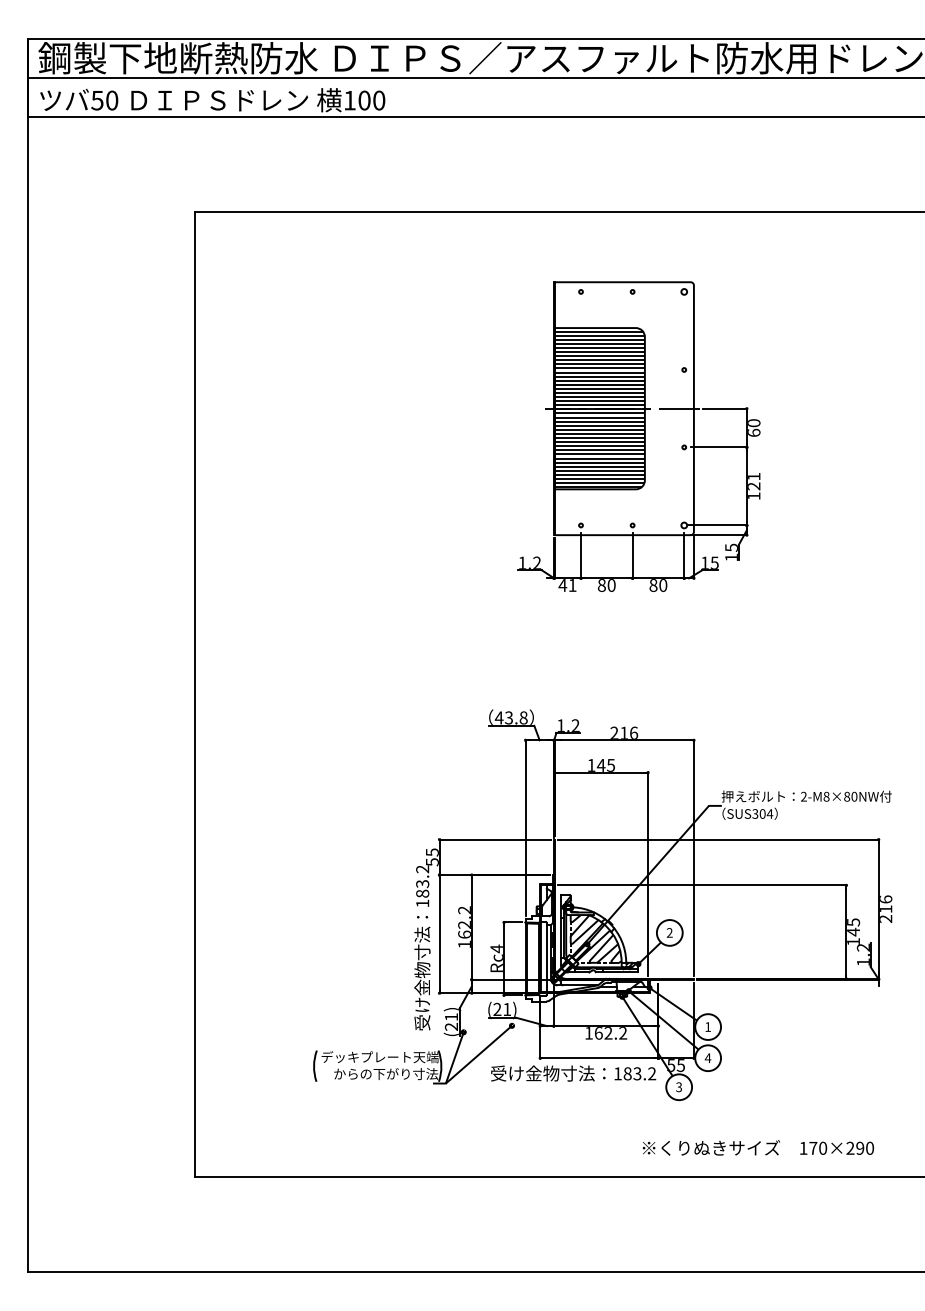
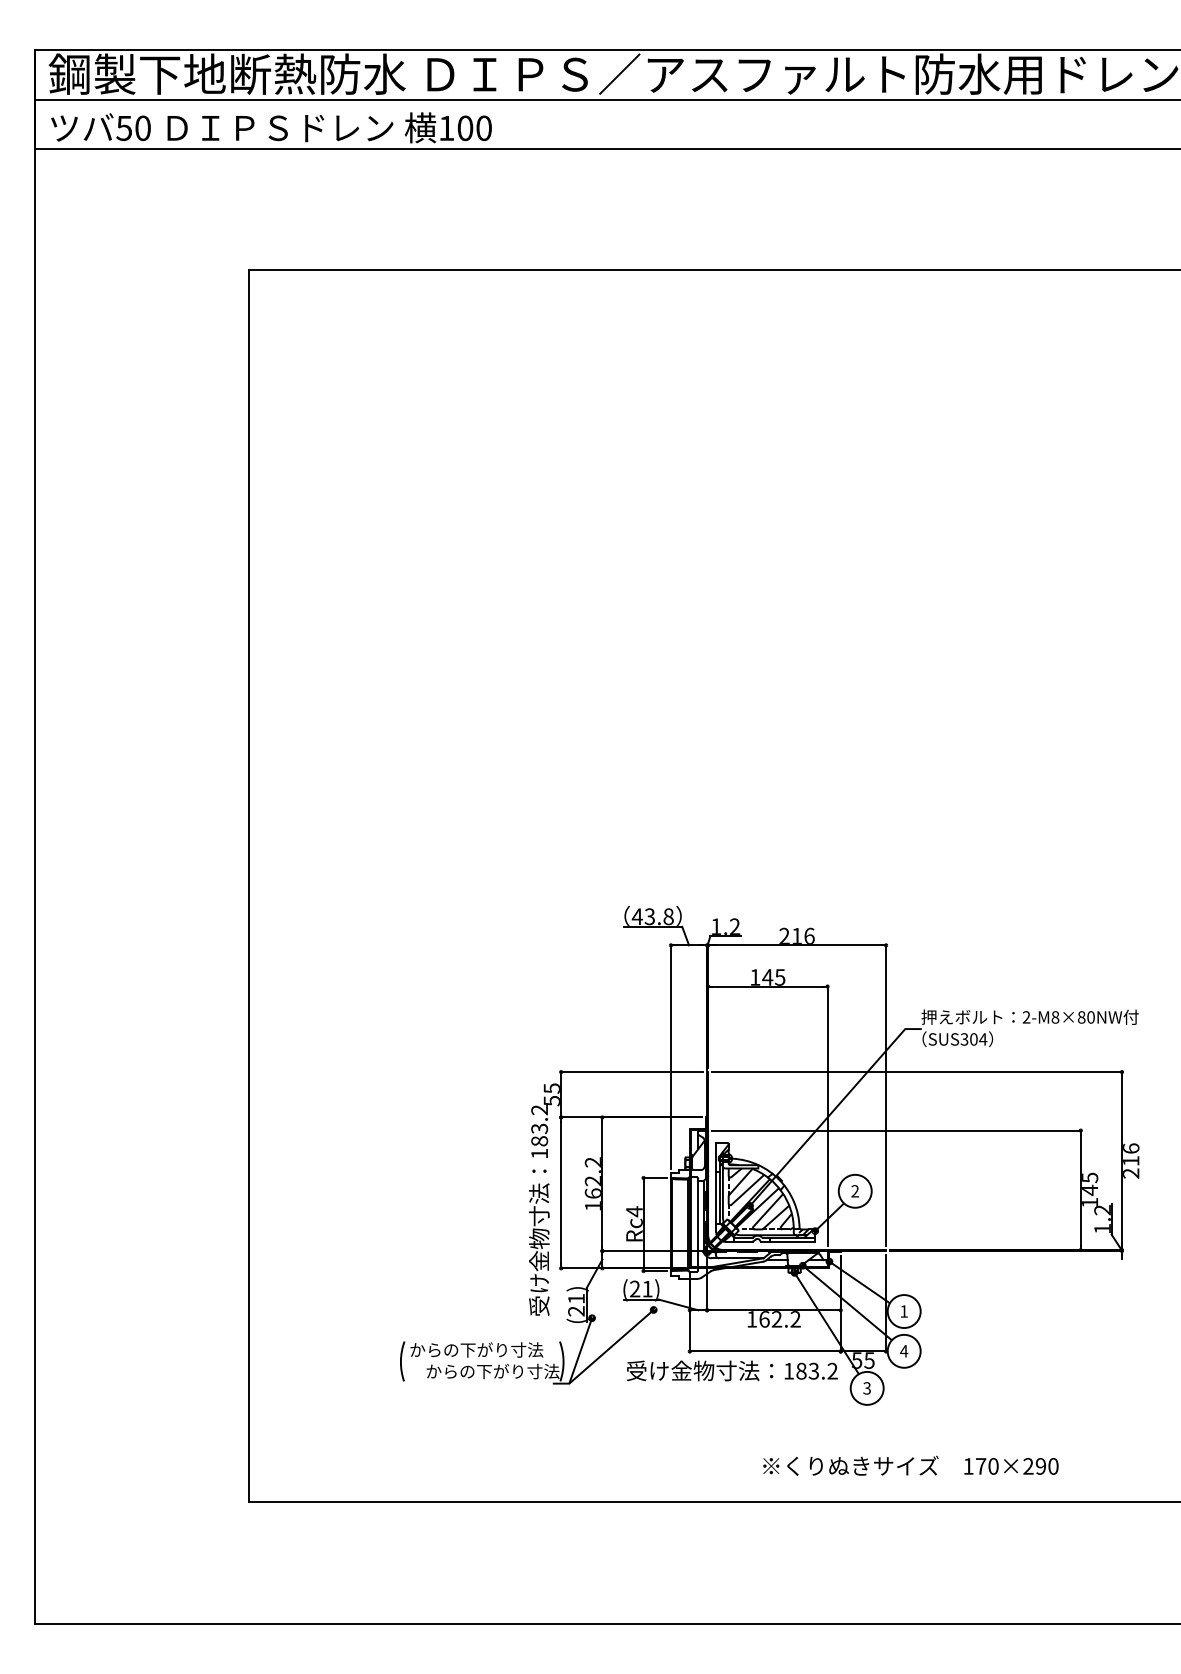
part: (638, 436) -> (815, 557), removed
text: (379, 1057) -> (484, 1350), デッキプレート天端 -> からの下がり寸法
text: (757, 1147) -> (909, 1465), moved

